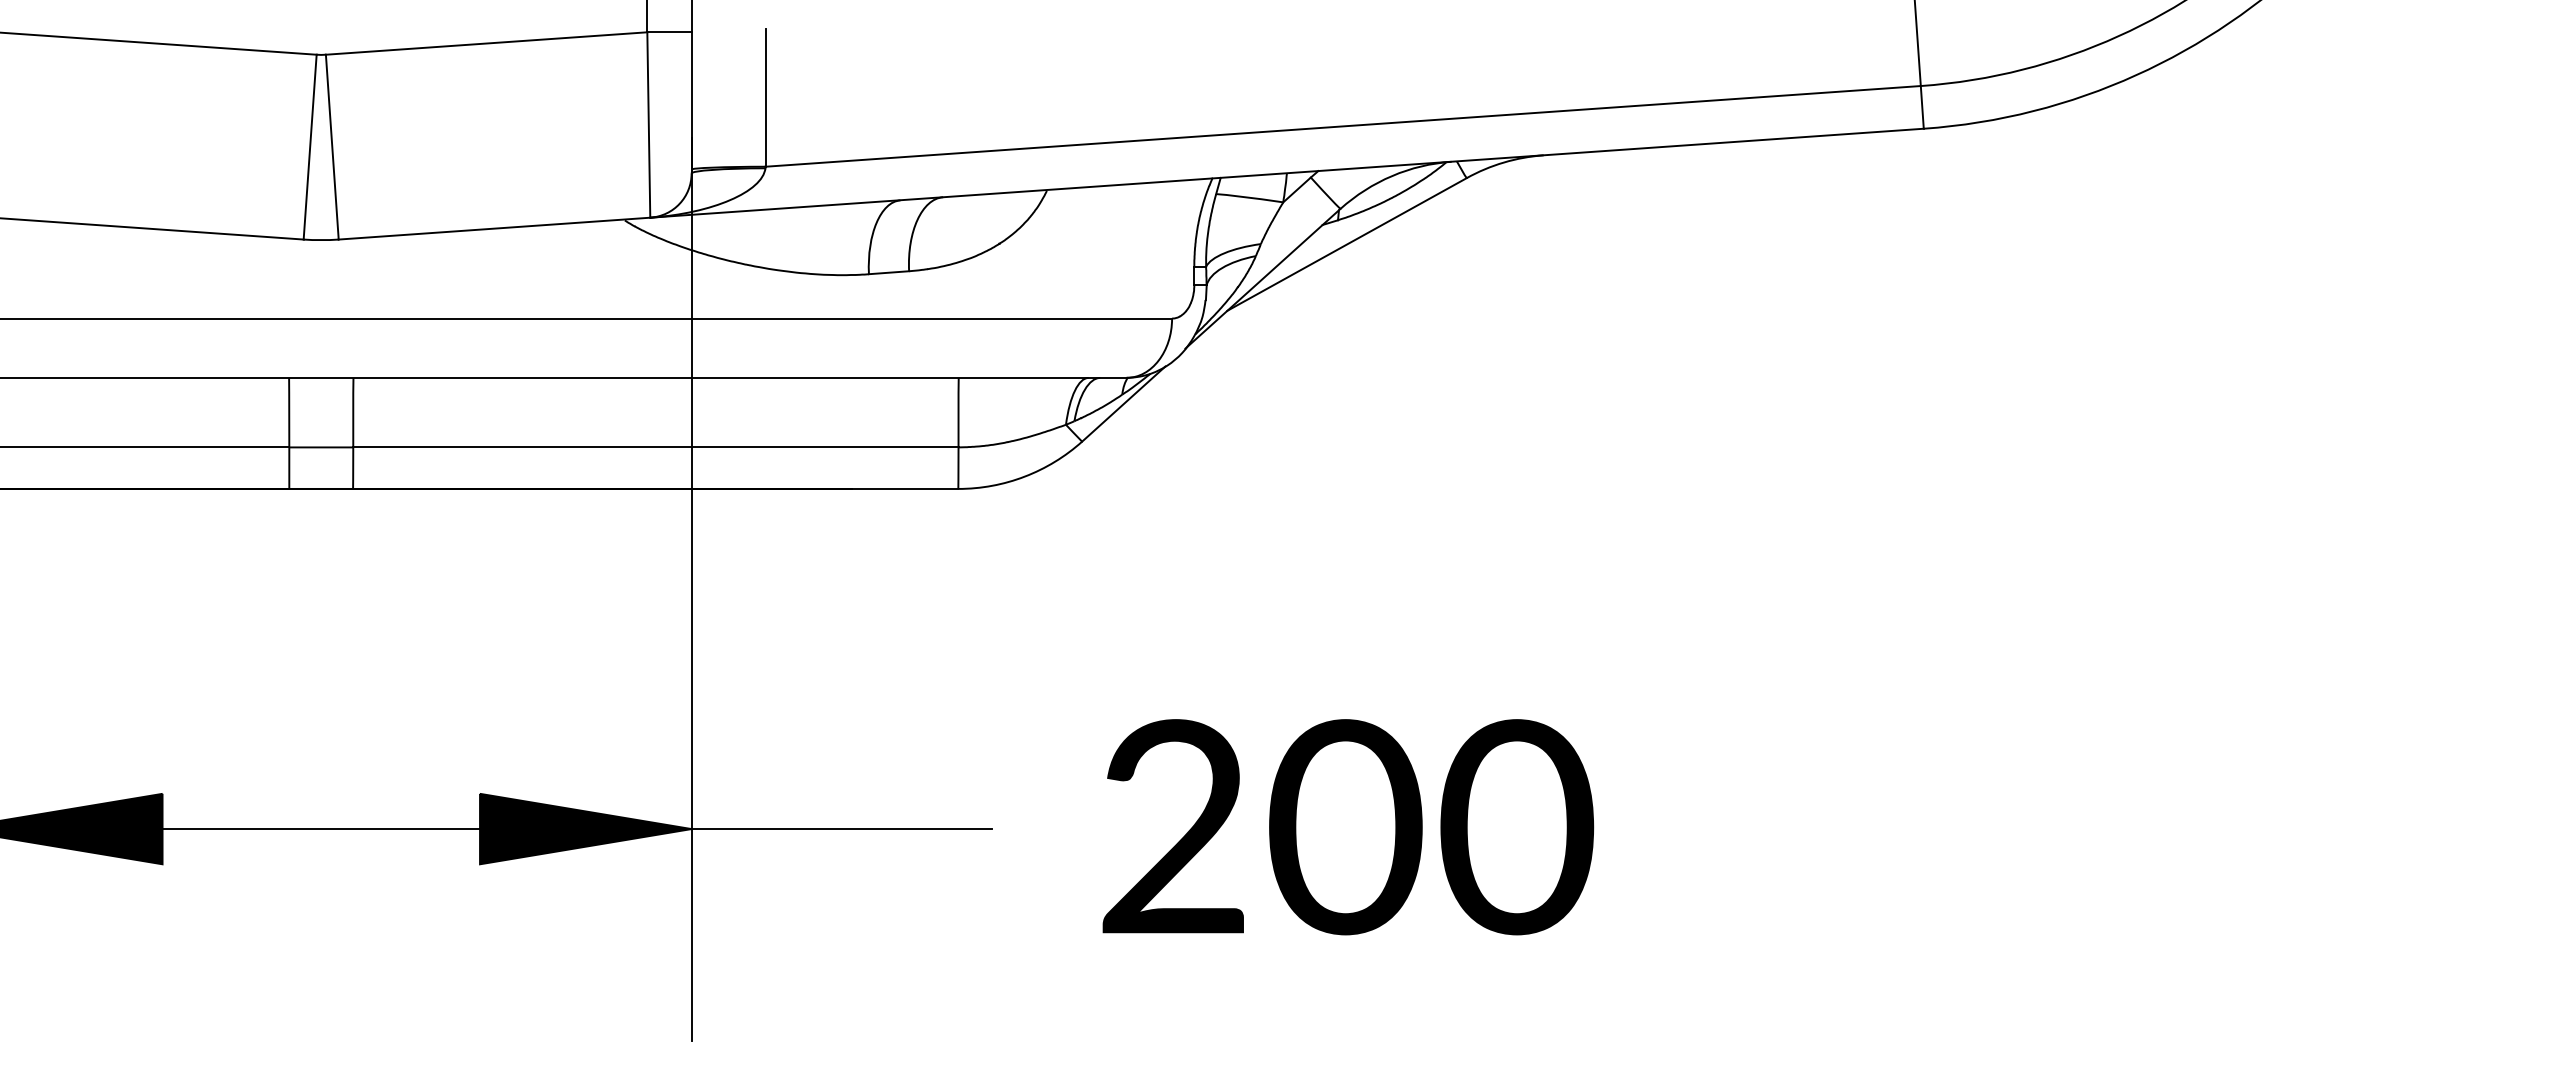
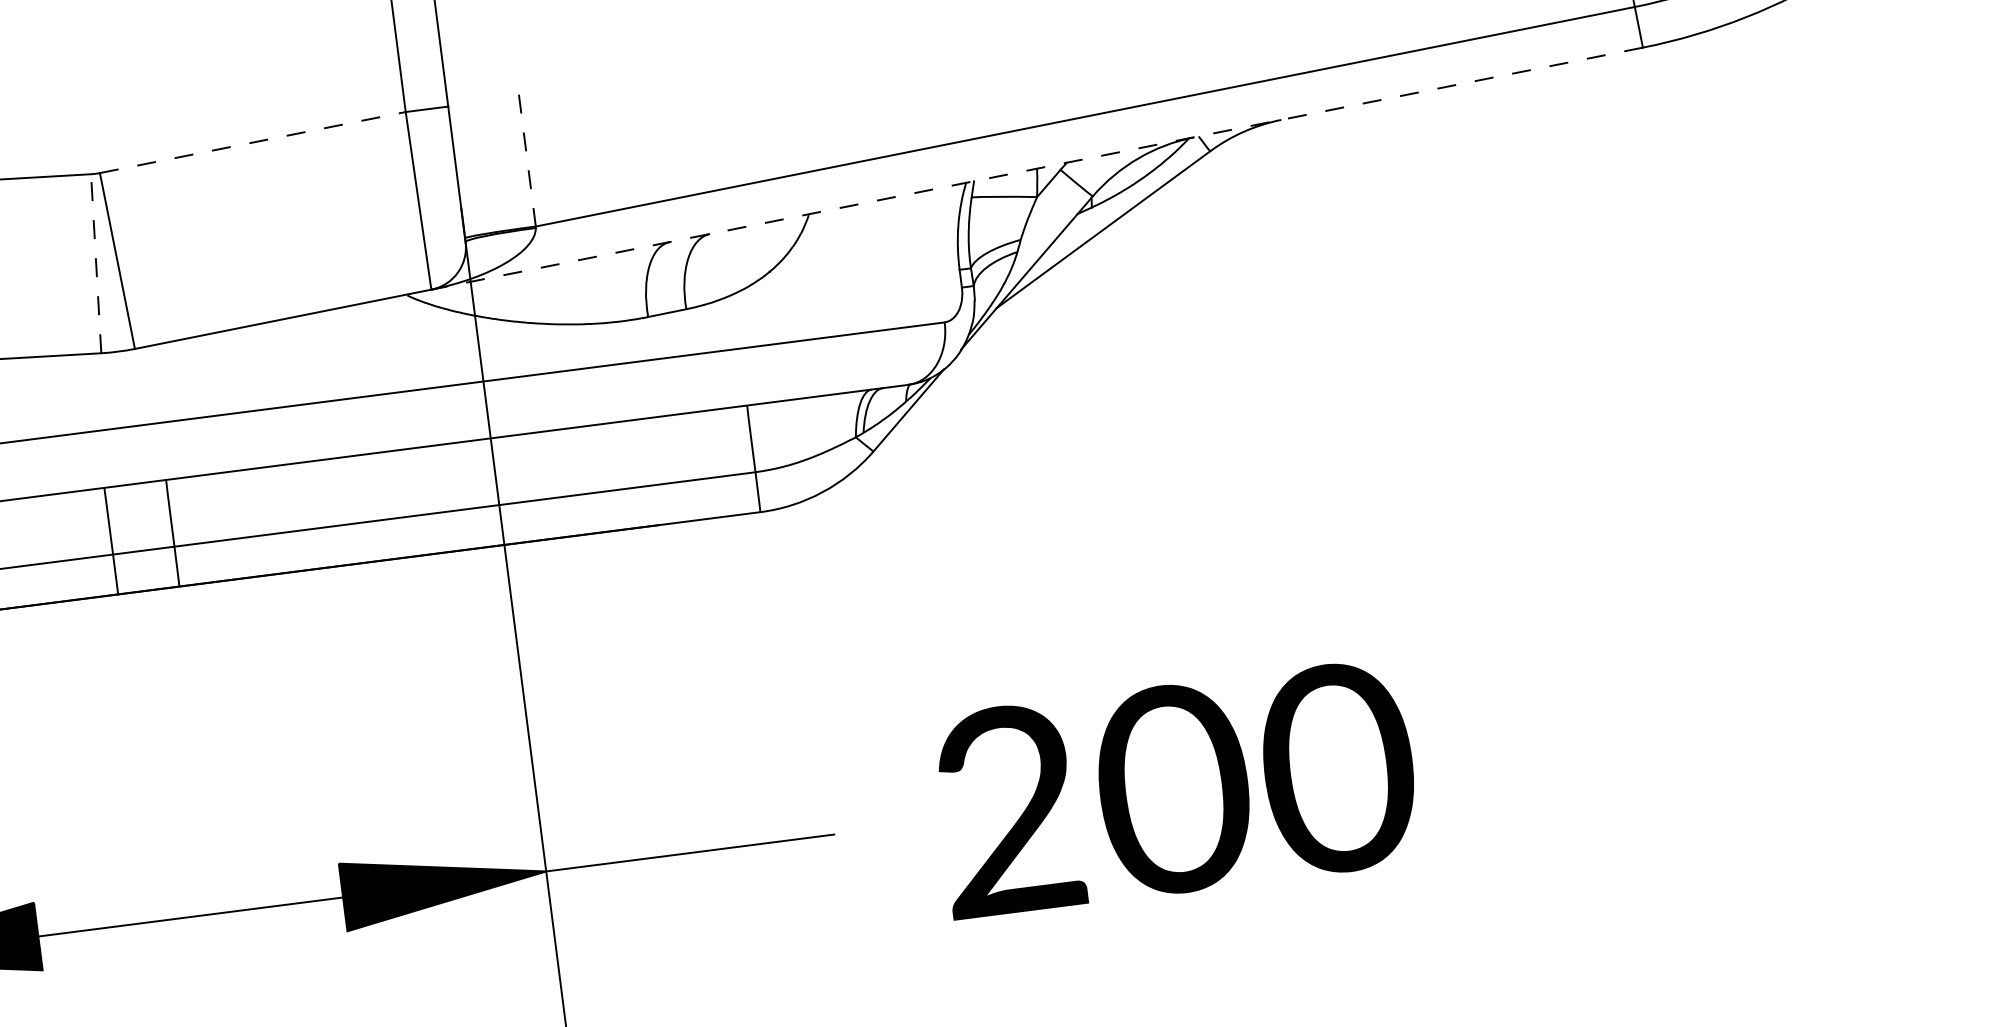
line: (487, 43) -> (253, 142), solid -> dashed
line: (765, 98) -> (527, 161), solid -> dashed
line: (310, 147) -> (96, 264), solid -> dashed
line: (1286, 173) -> (1036, 168), solid -> dashed

